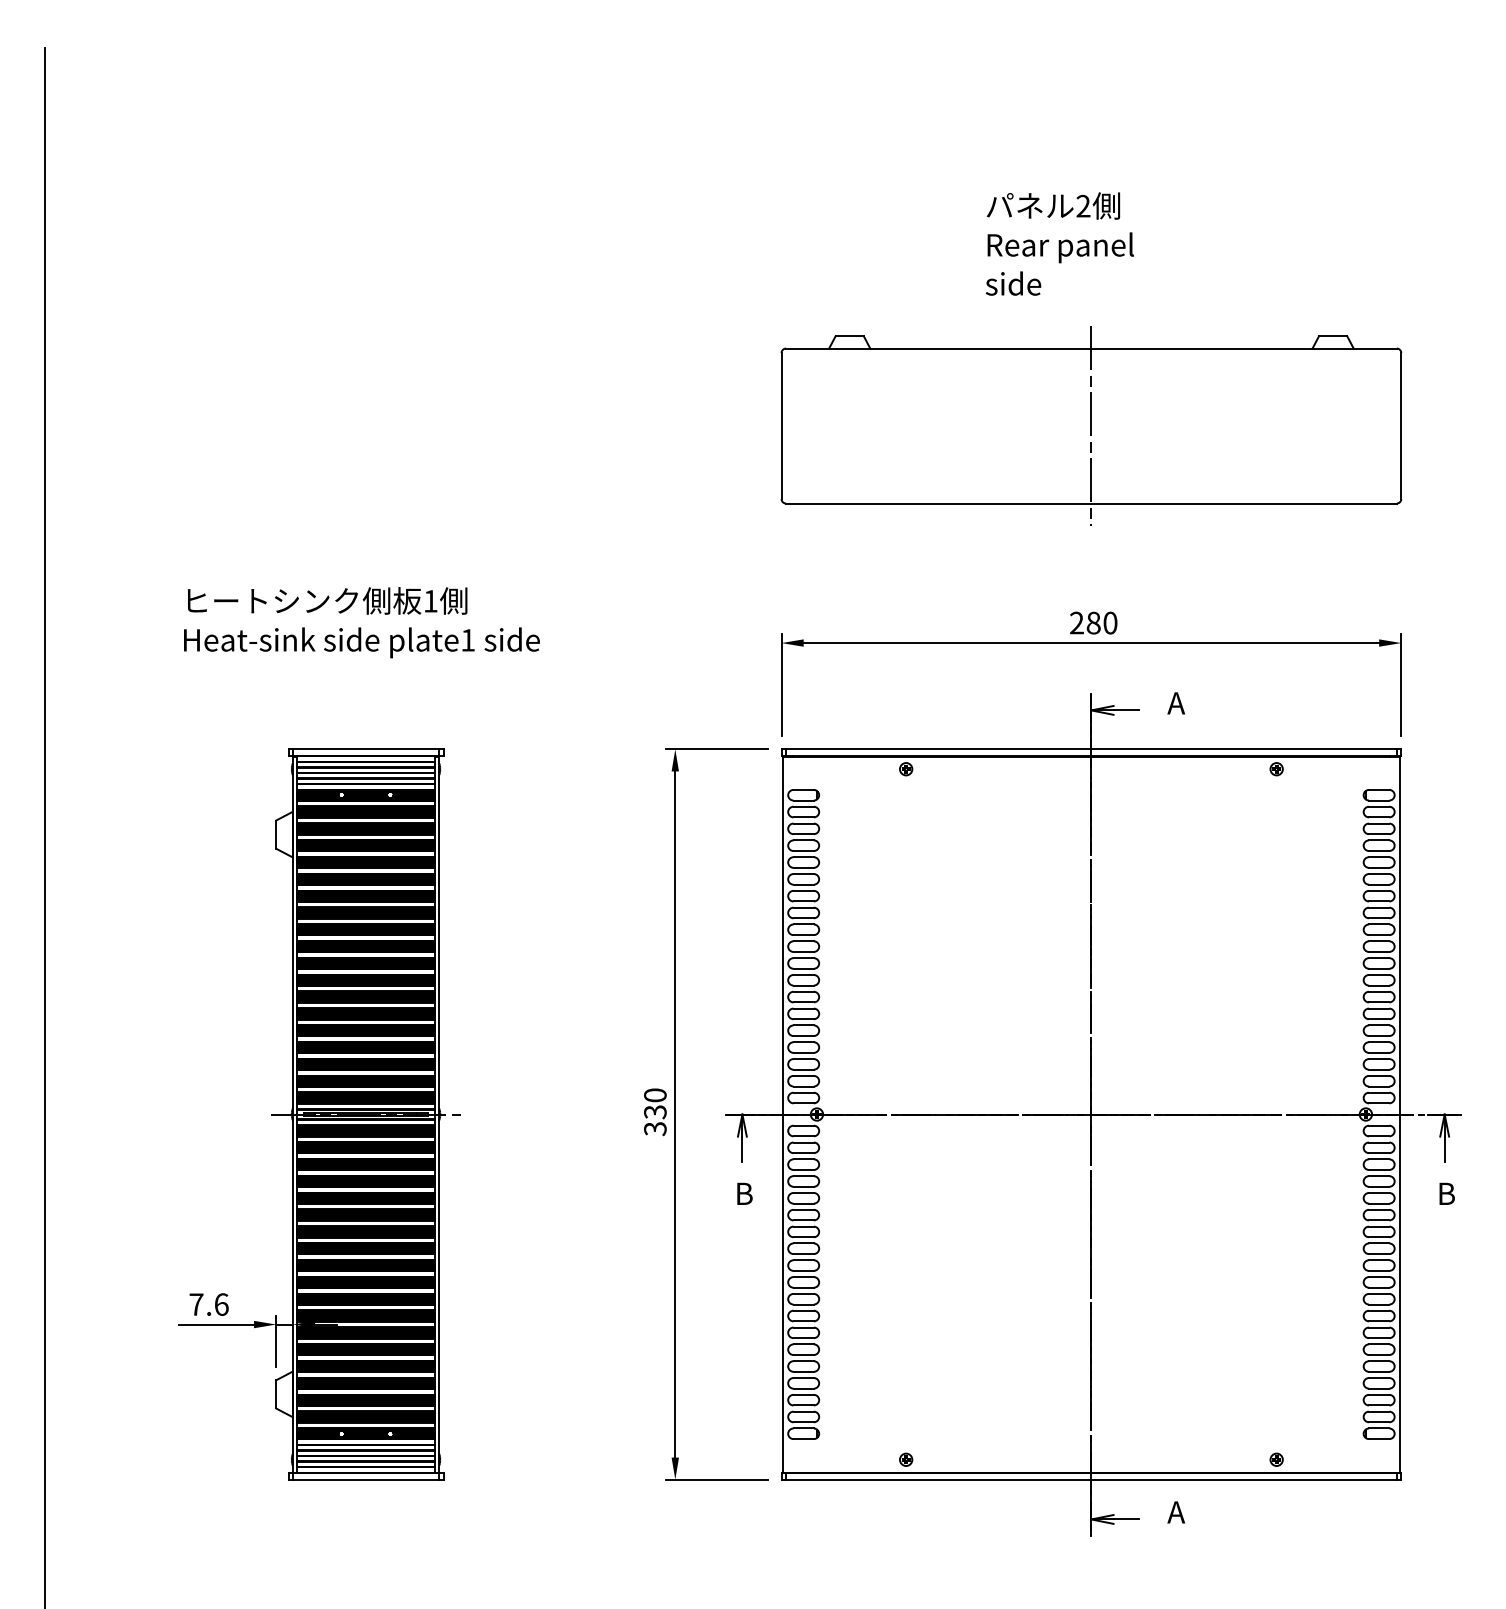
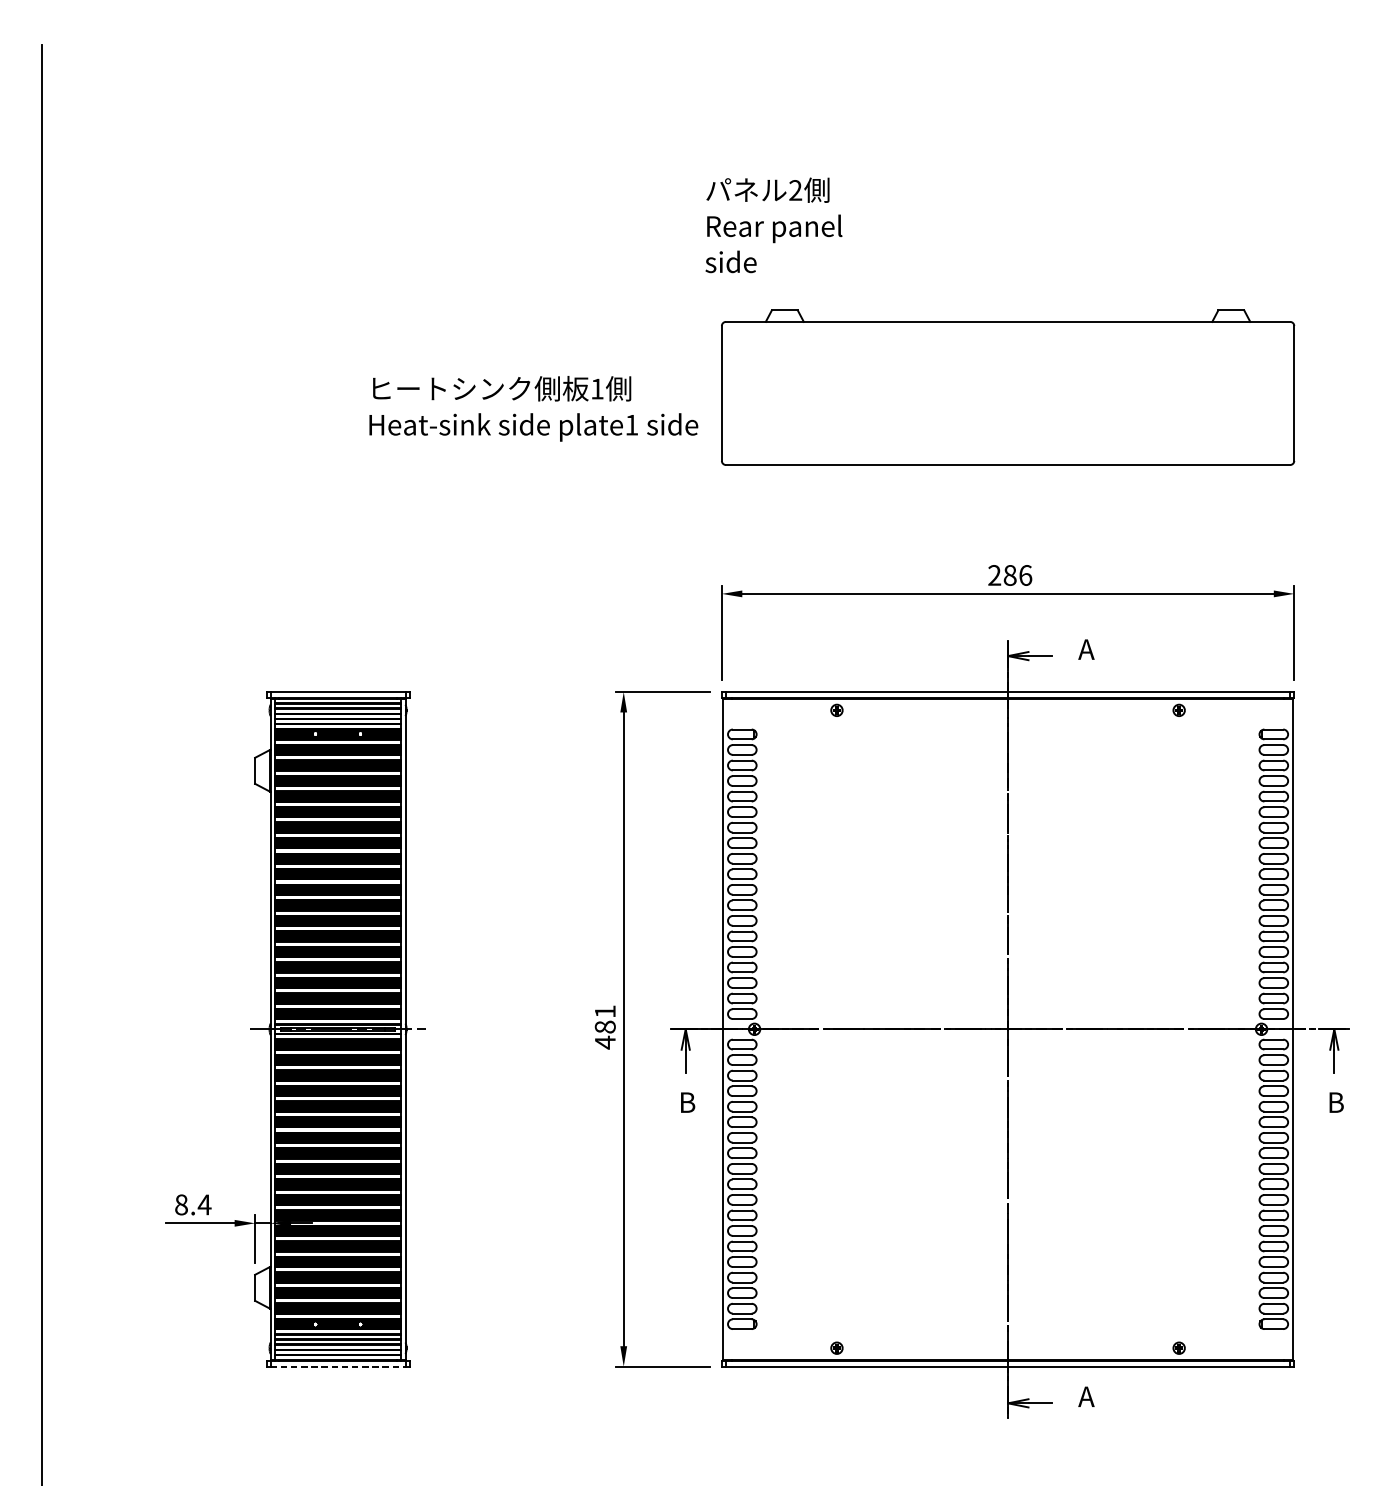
text: (1059, 243) -> (773, 224), moved
line: (1091, 425) -> (1008, 392), removed
text: (361, 622) -> (533, 408), moved
text: (1110, 622) -> (1025, 574), 280 -> 286
text: (655, 1112) -> (605, 1027), 330 -> 481
text: (209, 1304) -> (193, 1204), 7.6 -> 8.4
line: (366, 1479) -> (338, 1366), solid -> dashed

